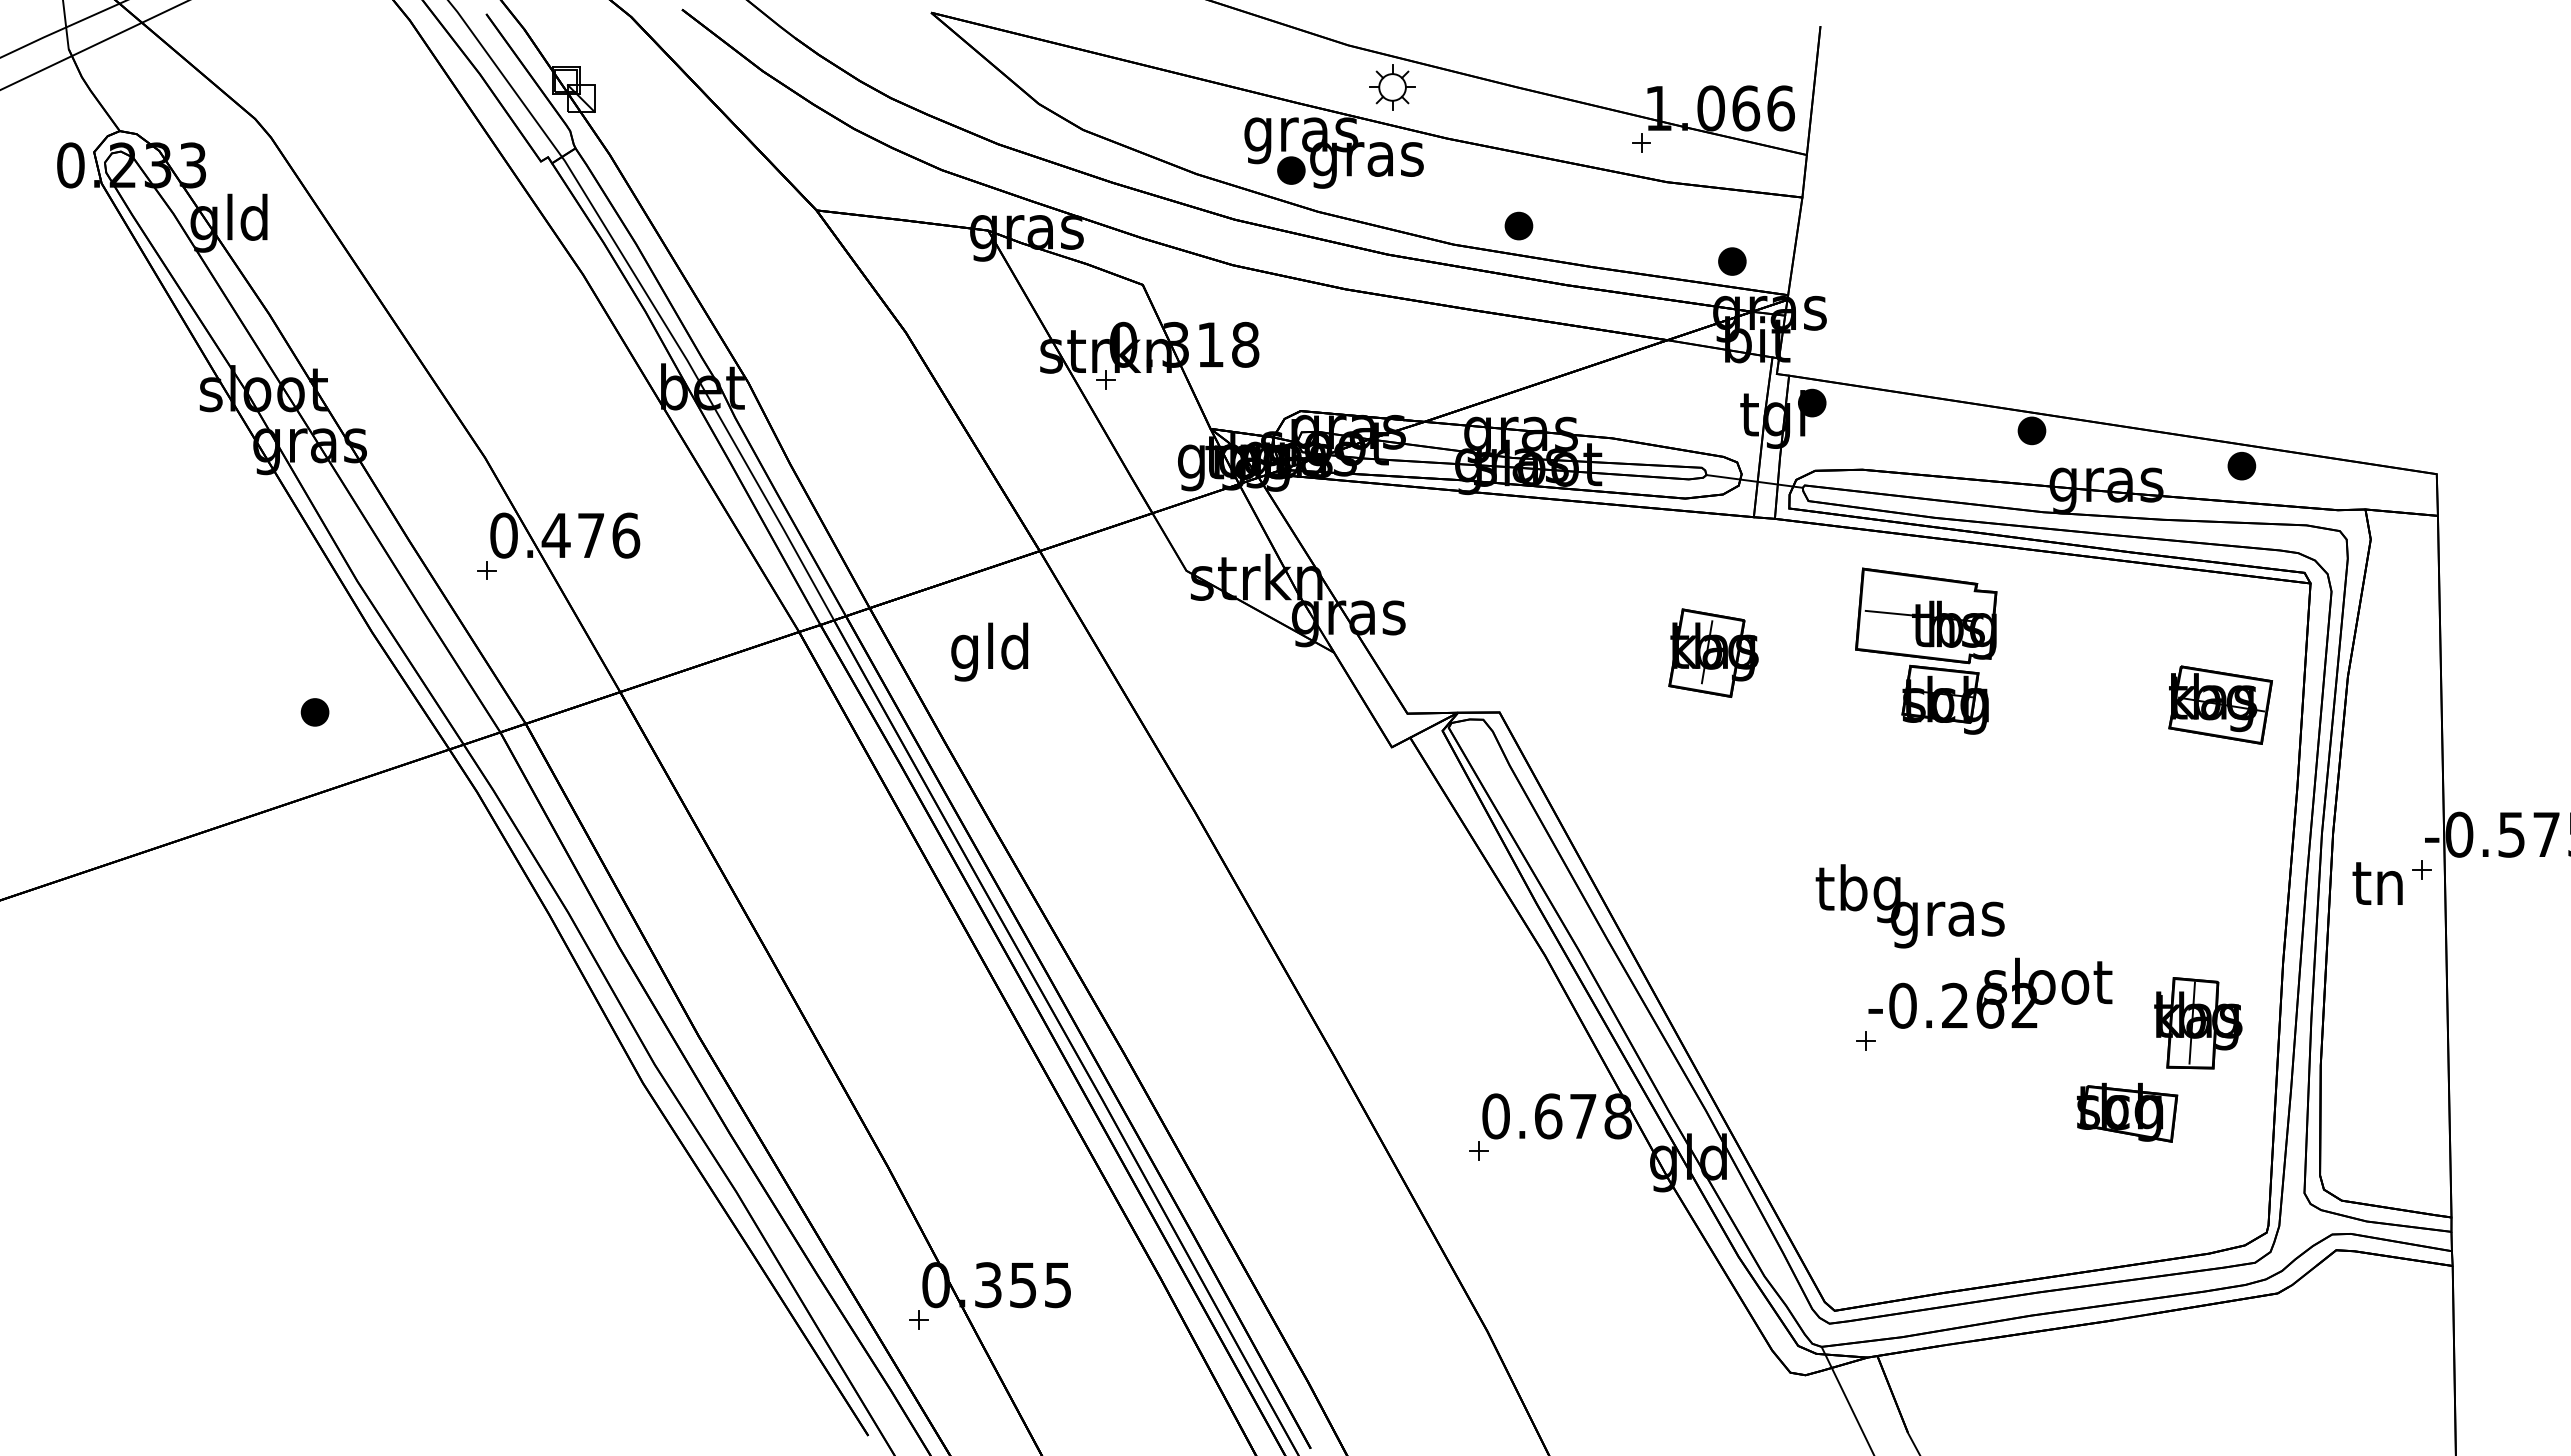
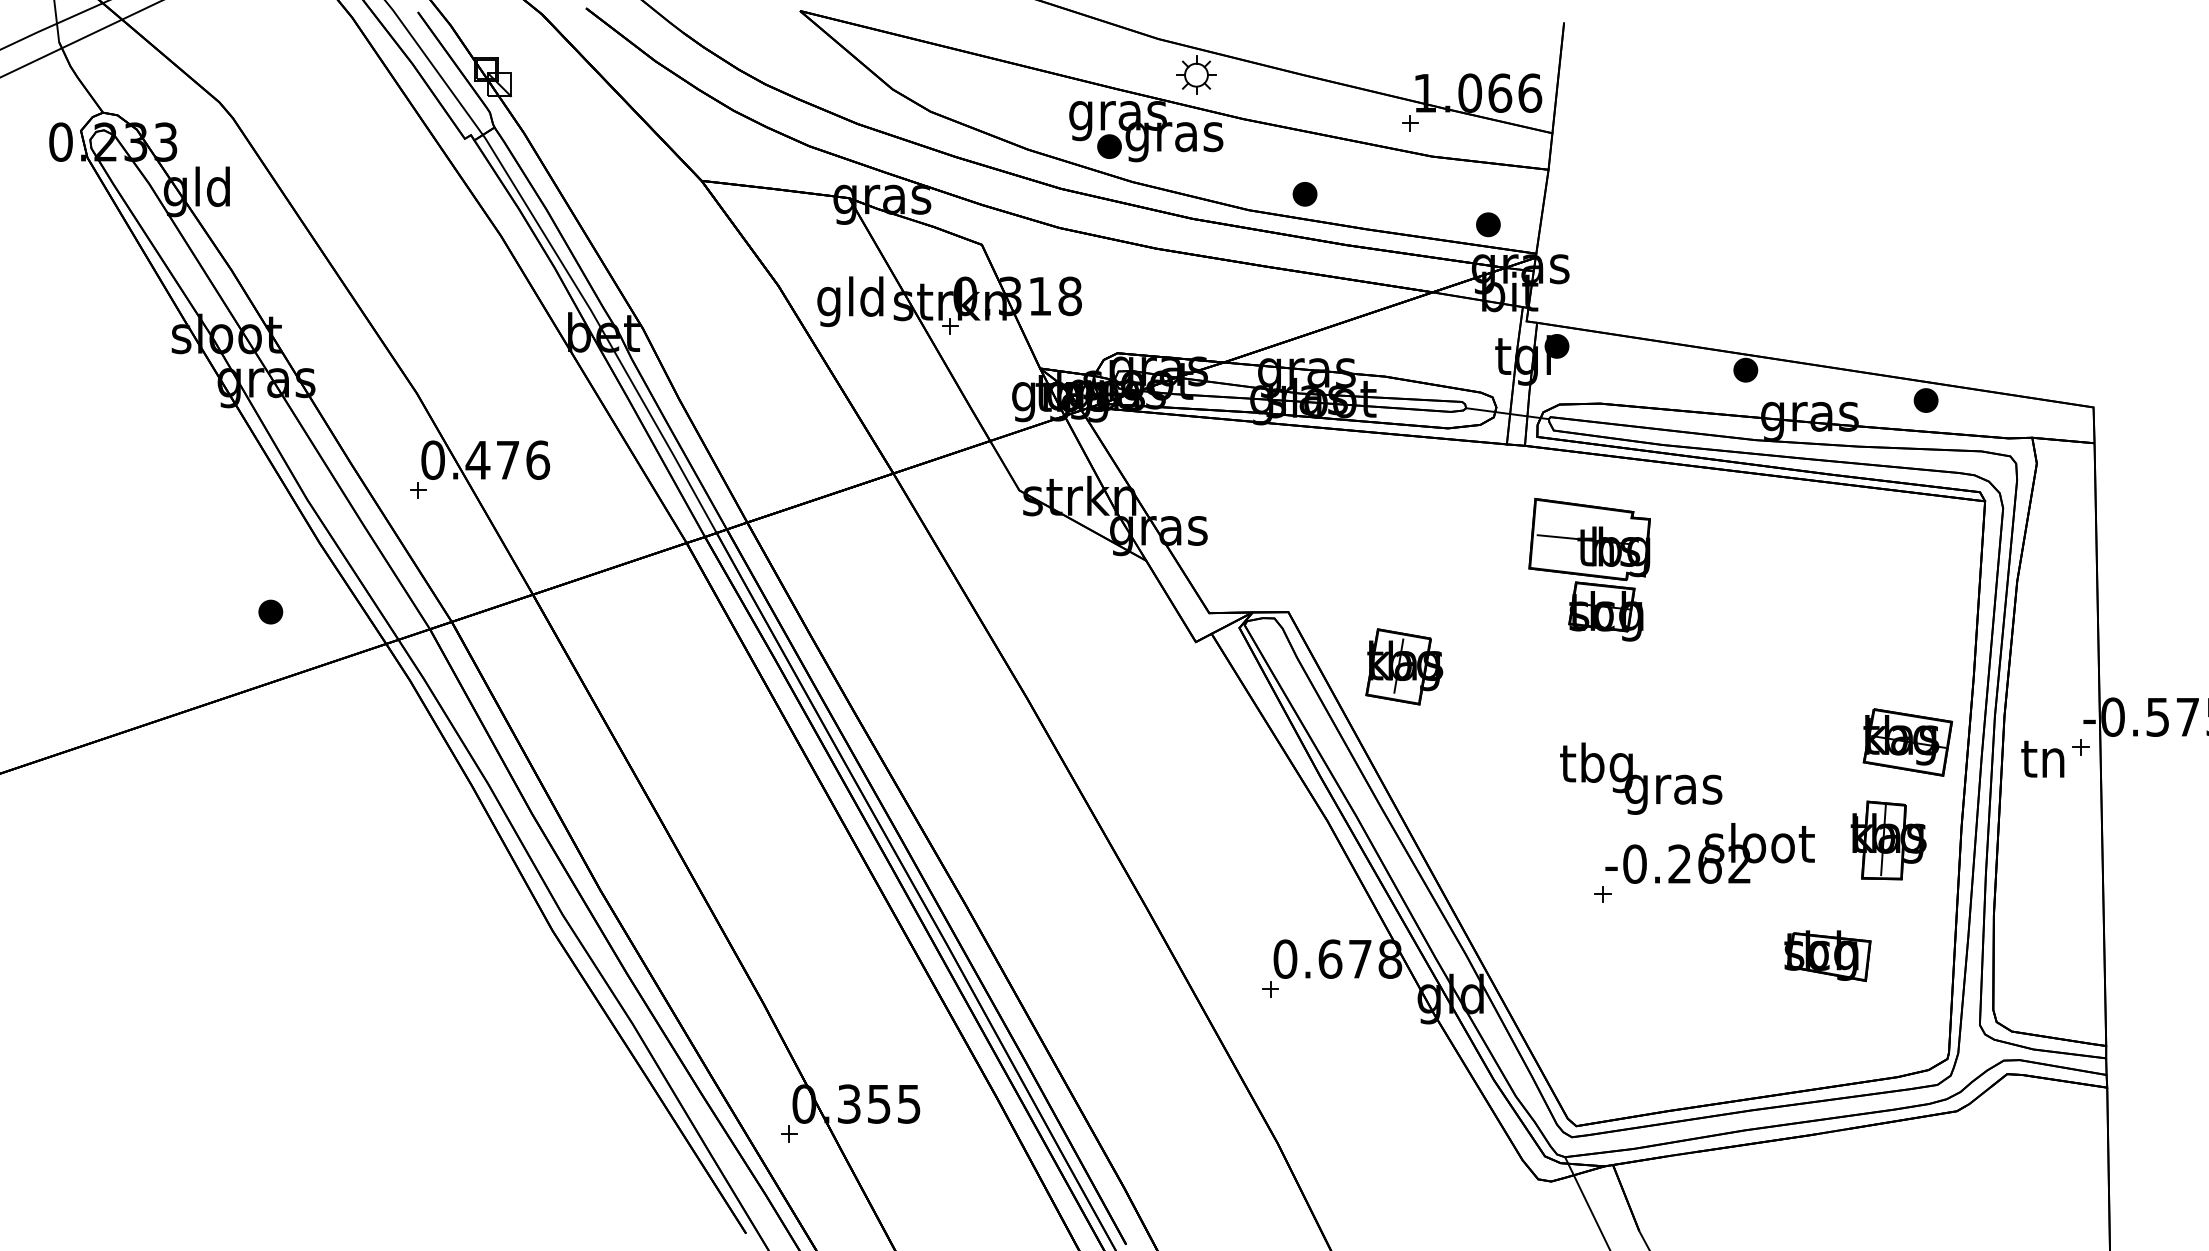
part: (1926, 650) -> (1589, 569), moved
text: (989, 651) -> (850, 301), moved
part: (1713, 652) -> (1404, 666), moved
part: (2220, 704) -> (1907, 741), moved
part: (2198, 1023) -> (1888, 840), moved

